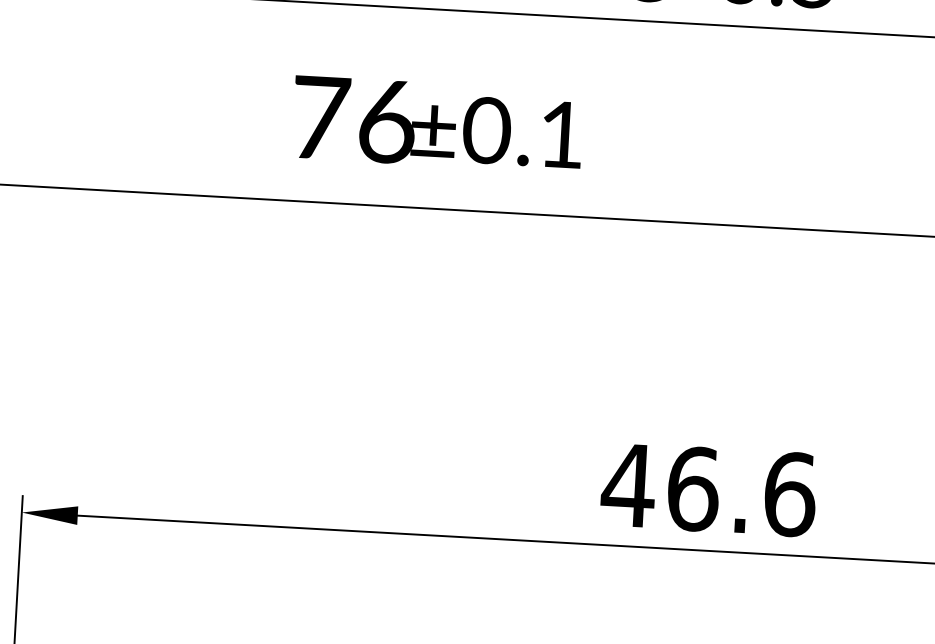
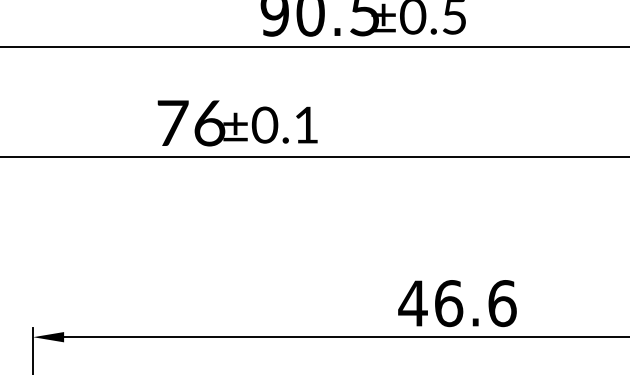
text: (437, 124) -> (237, 123), moved
text: (708, 489) -> (457, 303), moved

